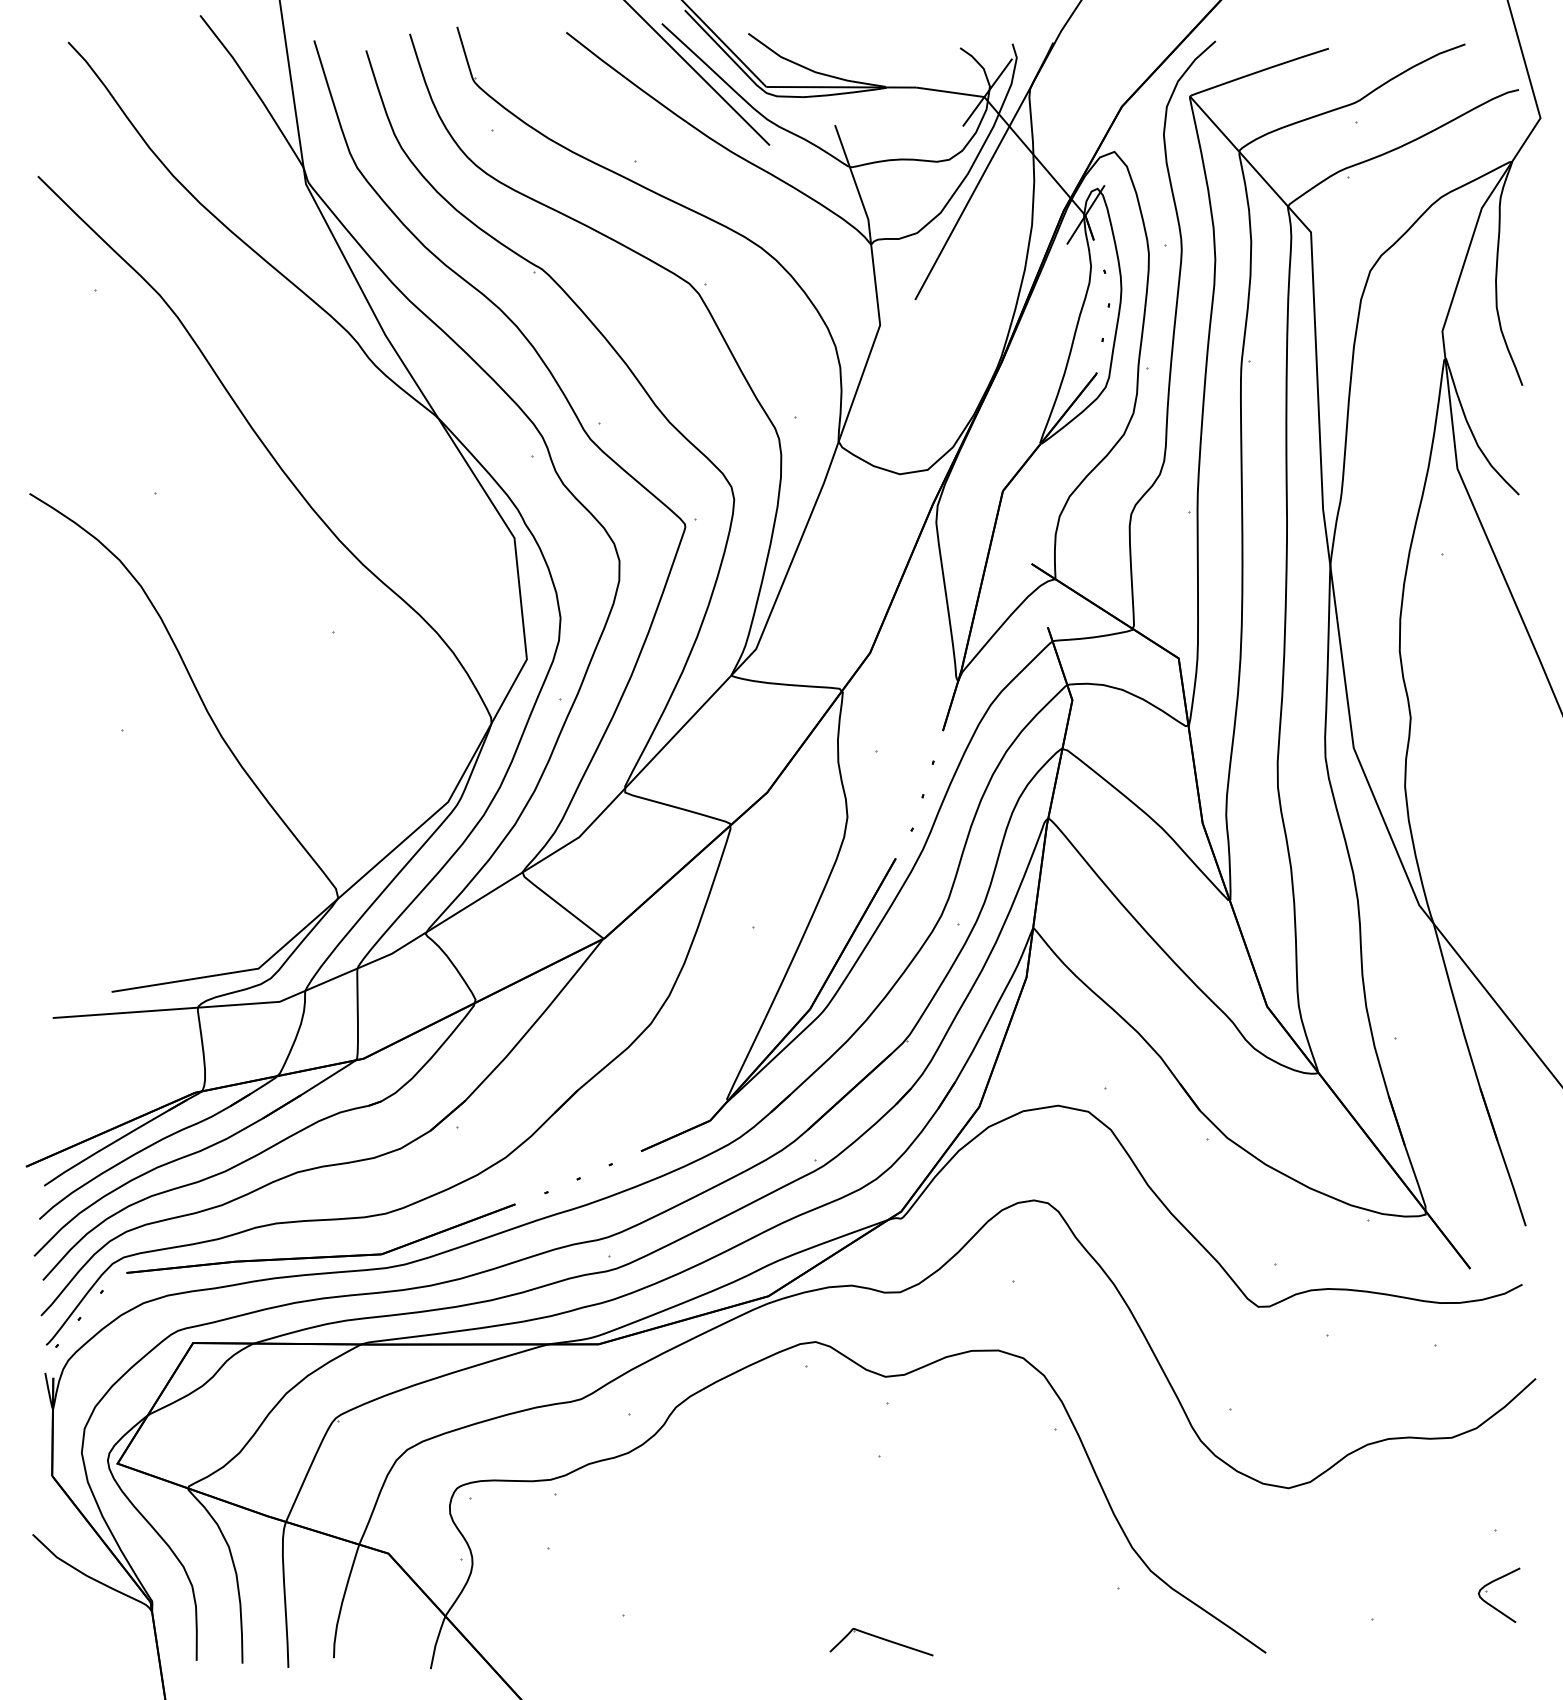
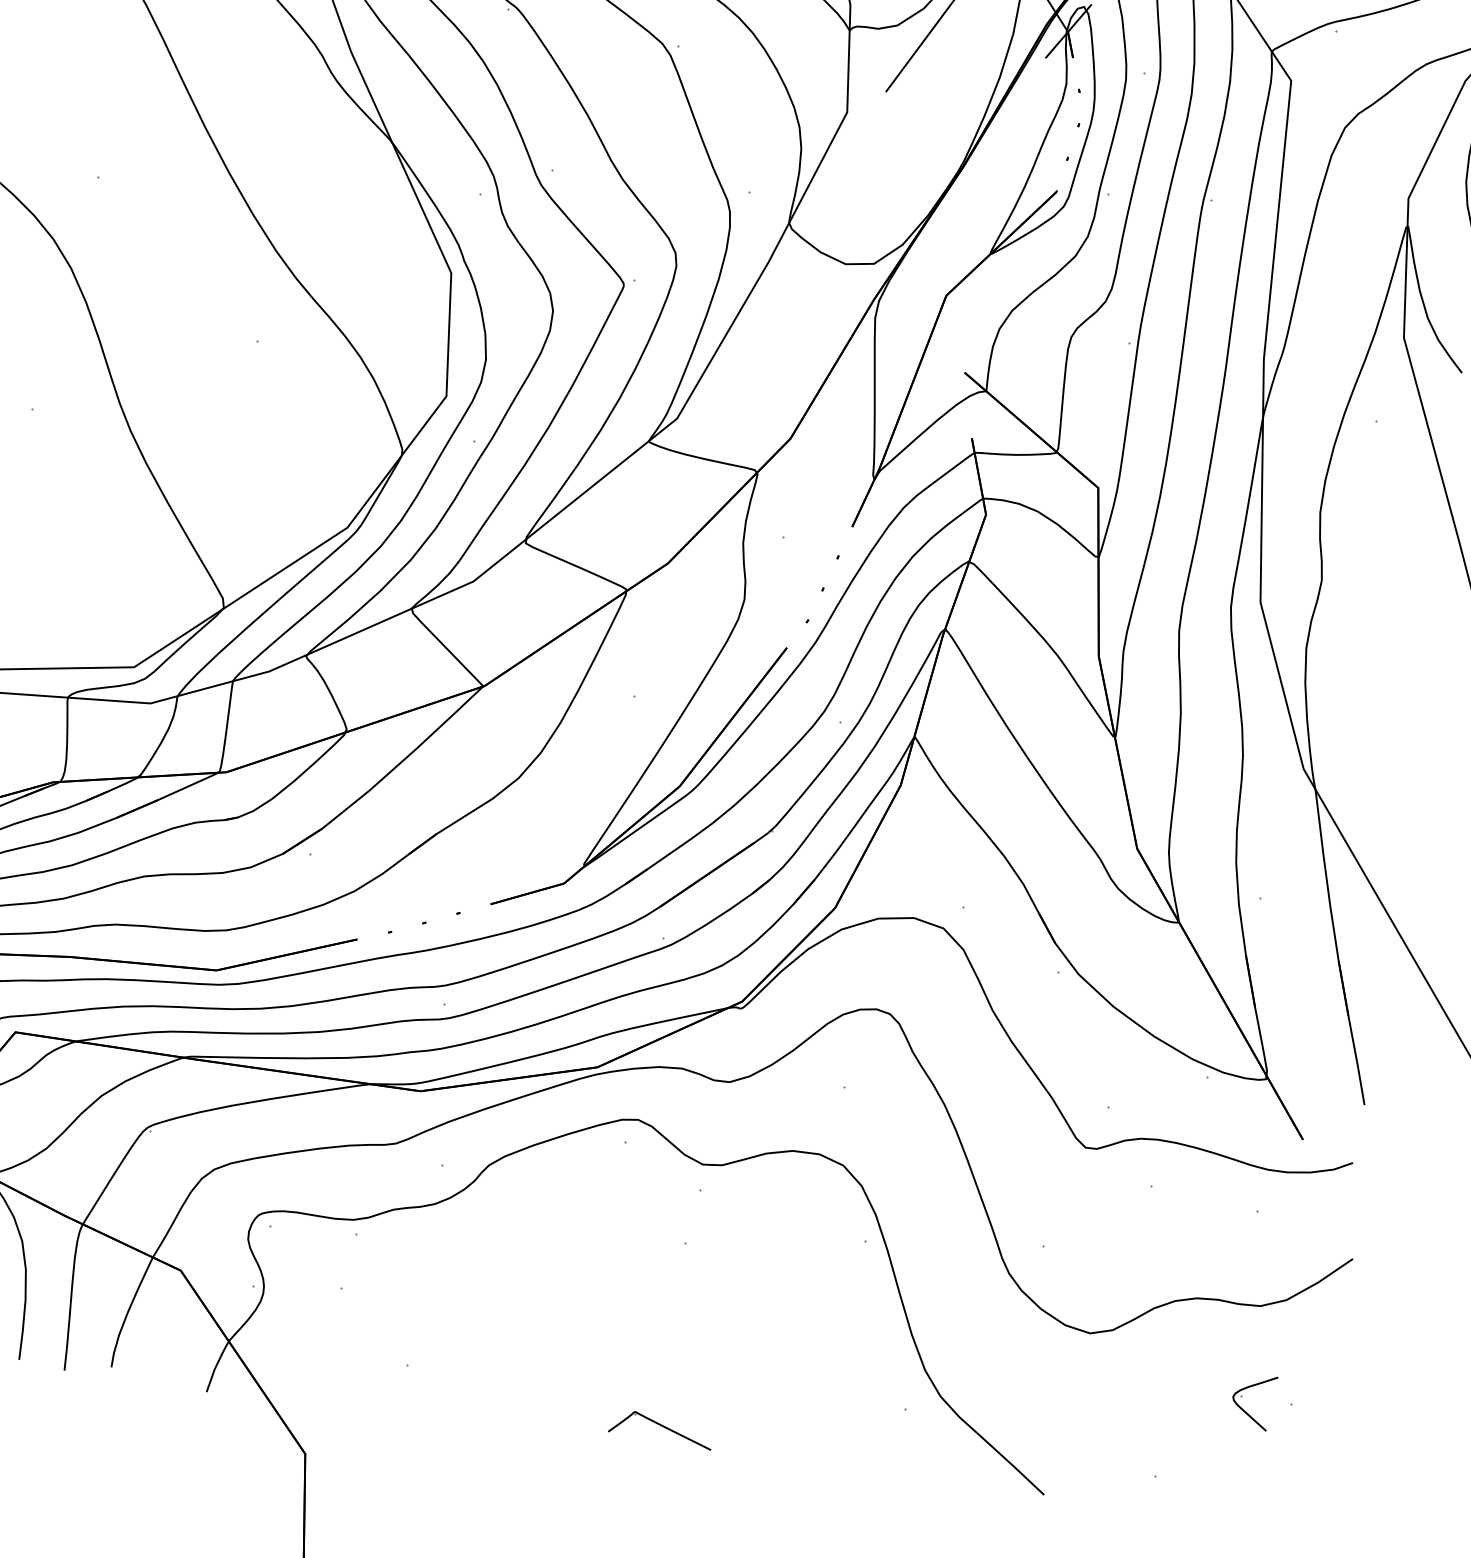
part: (1491, 1604) -> (1244, 1409), moved

